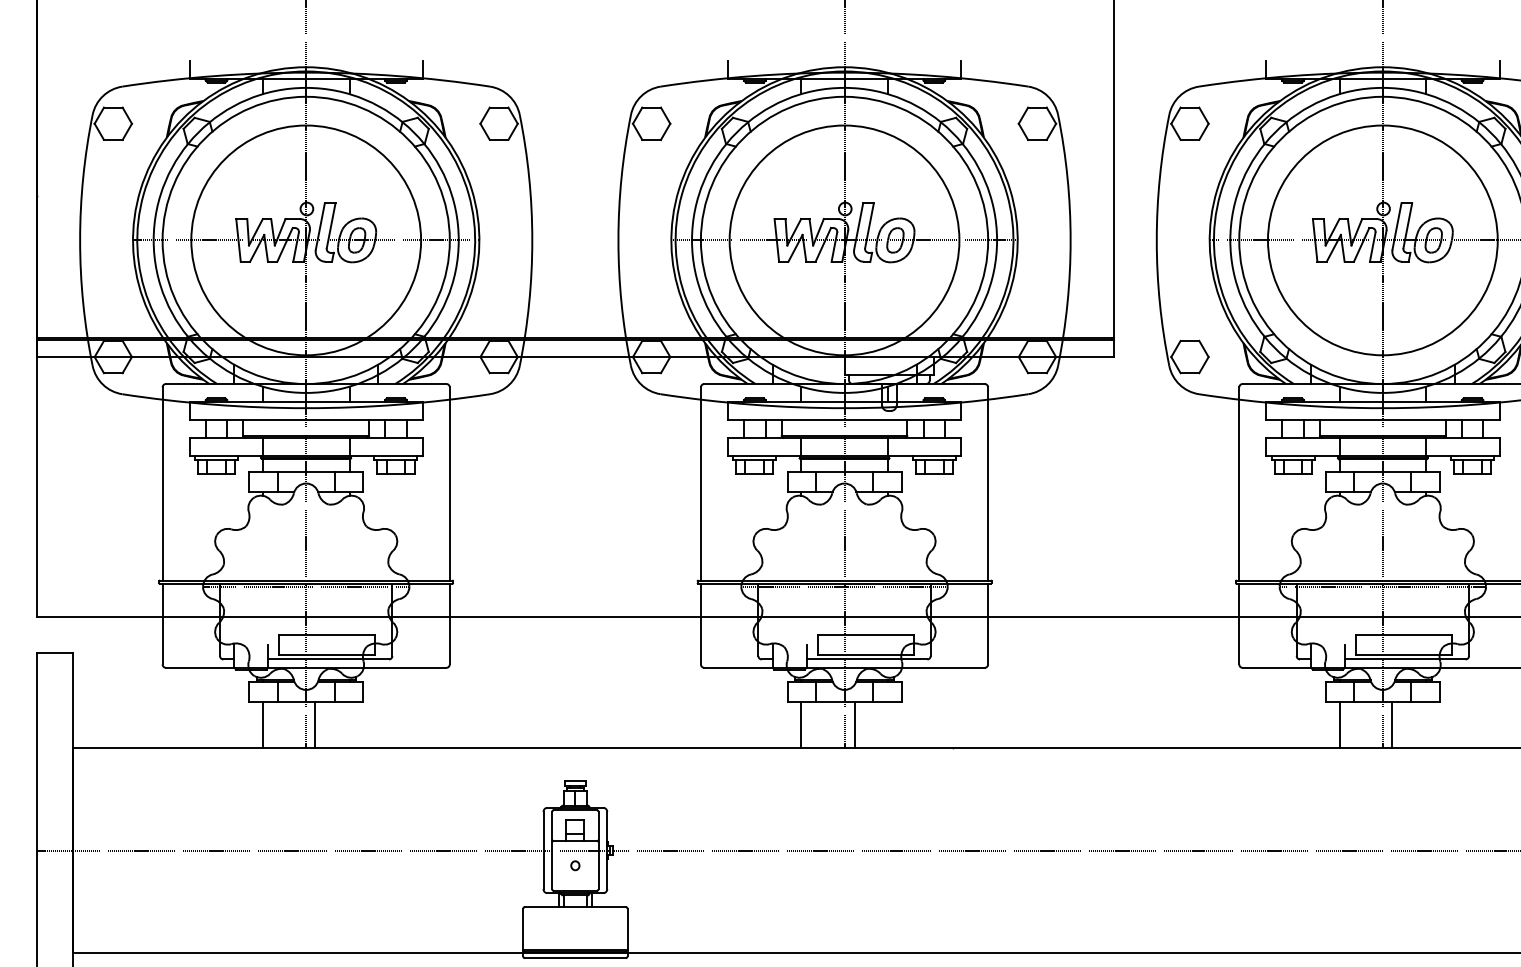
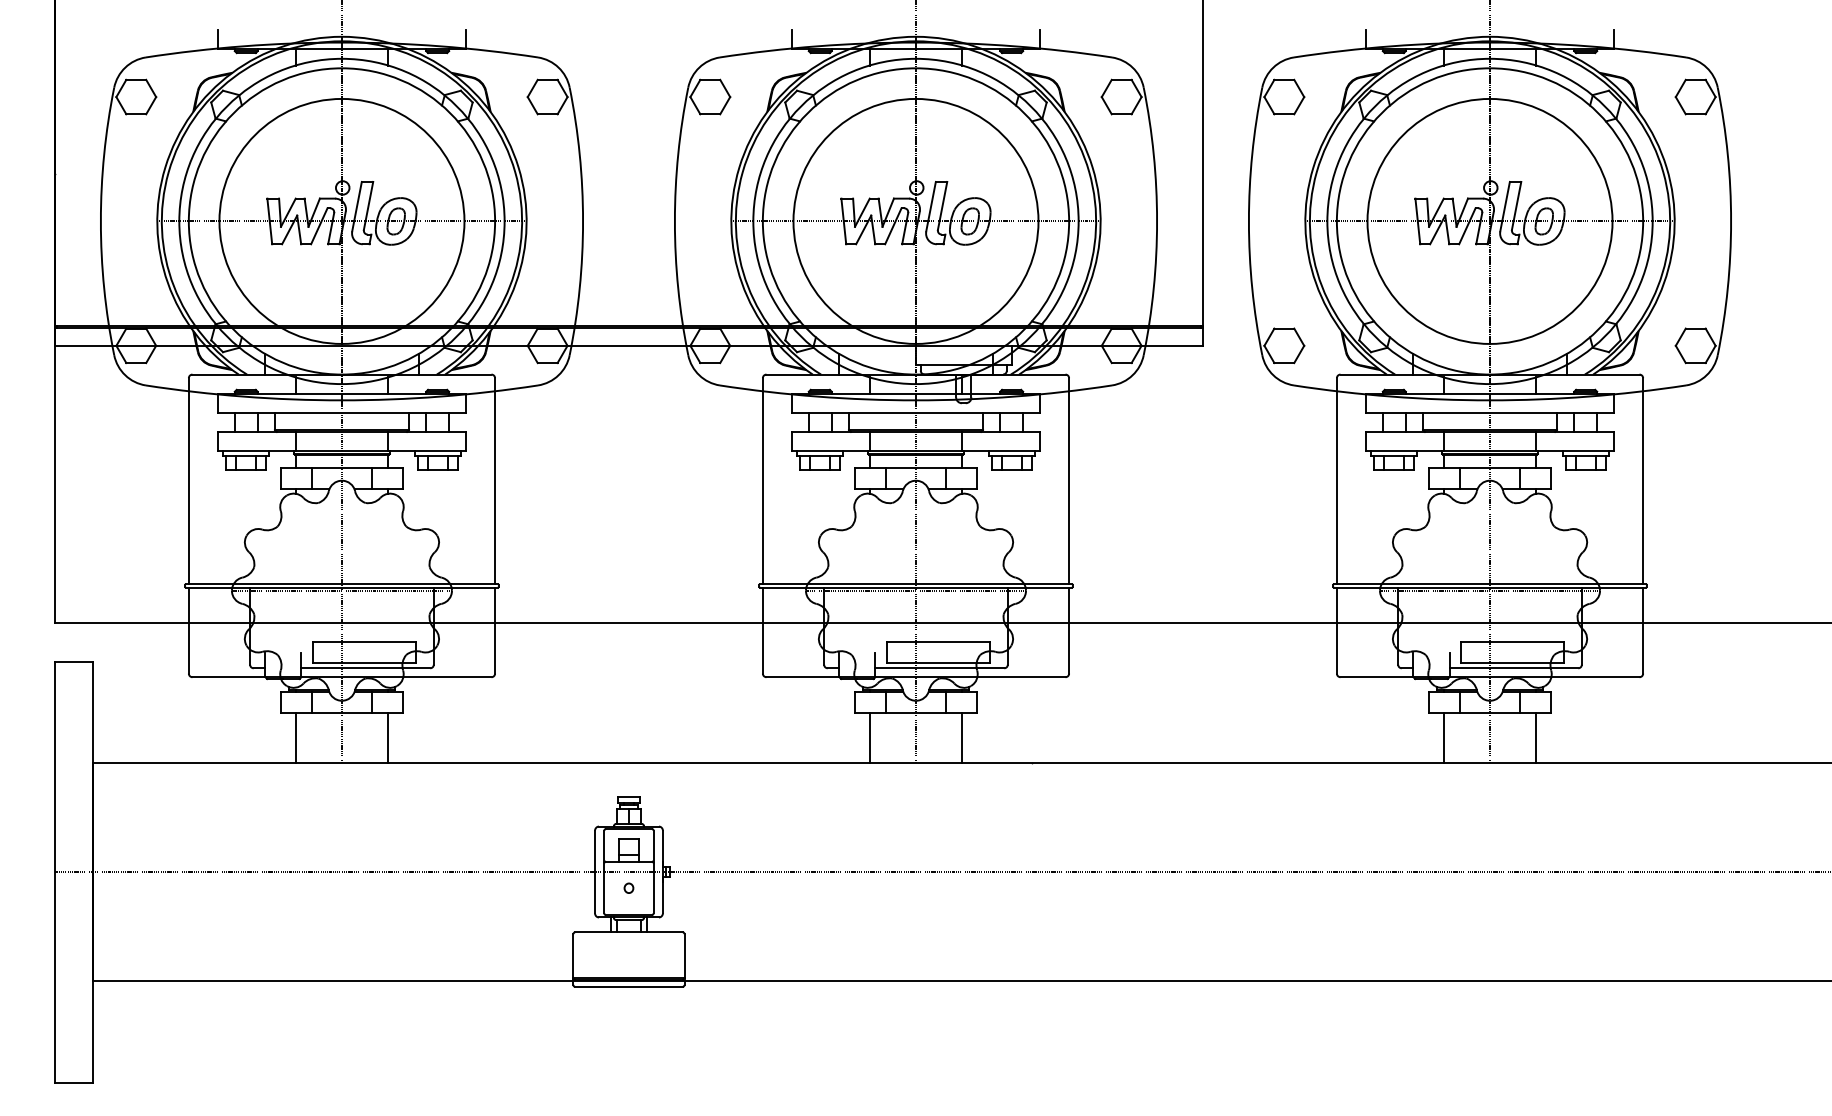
line: (315, 724) -> (388, 737), moved
line: (855, 724) -> (962, 737), moved
line: (1392, 724) -> (1536, 737), moved

